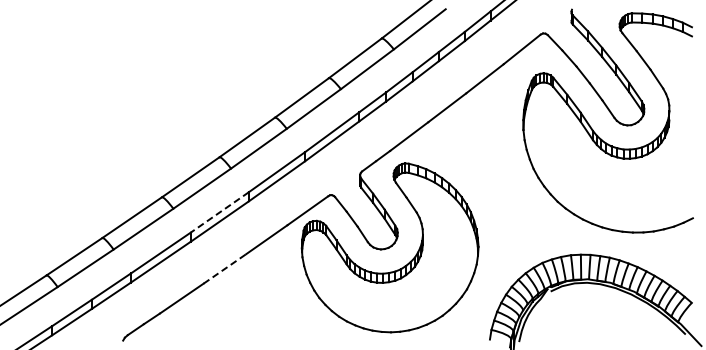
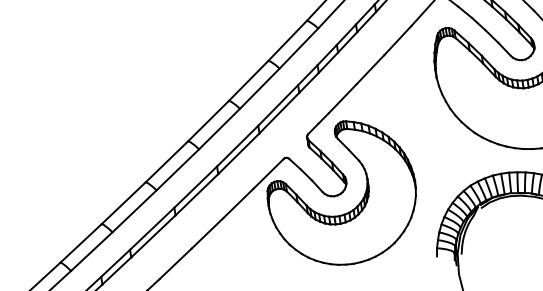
line: (219, 212) -> (195, 187), dashed -> solid
line: (224, 268) -> (207, 233), dashed -> solid

